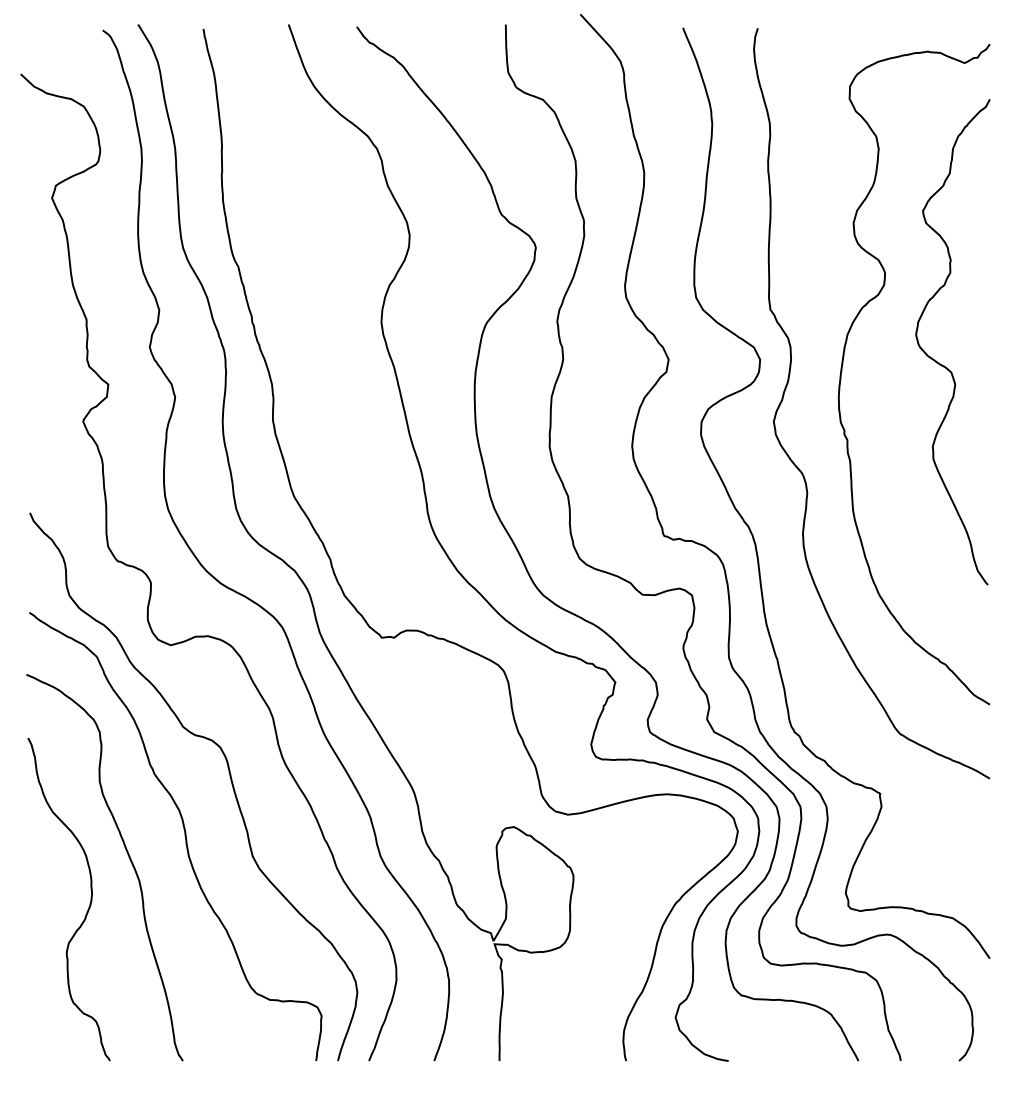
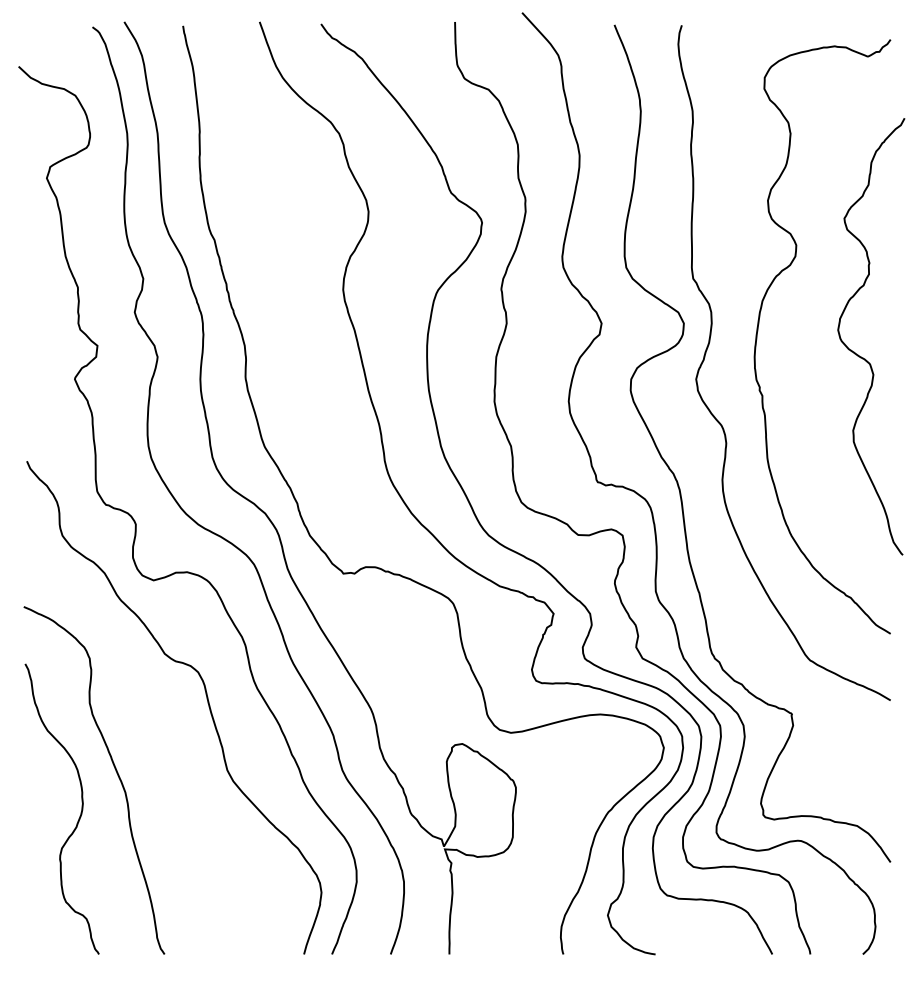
curve: (938, 361) -> (858, 354), moved
curve: (183, 833) -> (165, 749), removed

